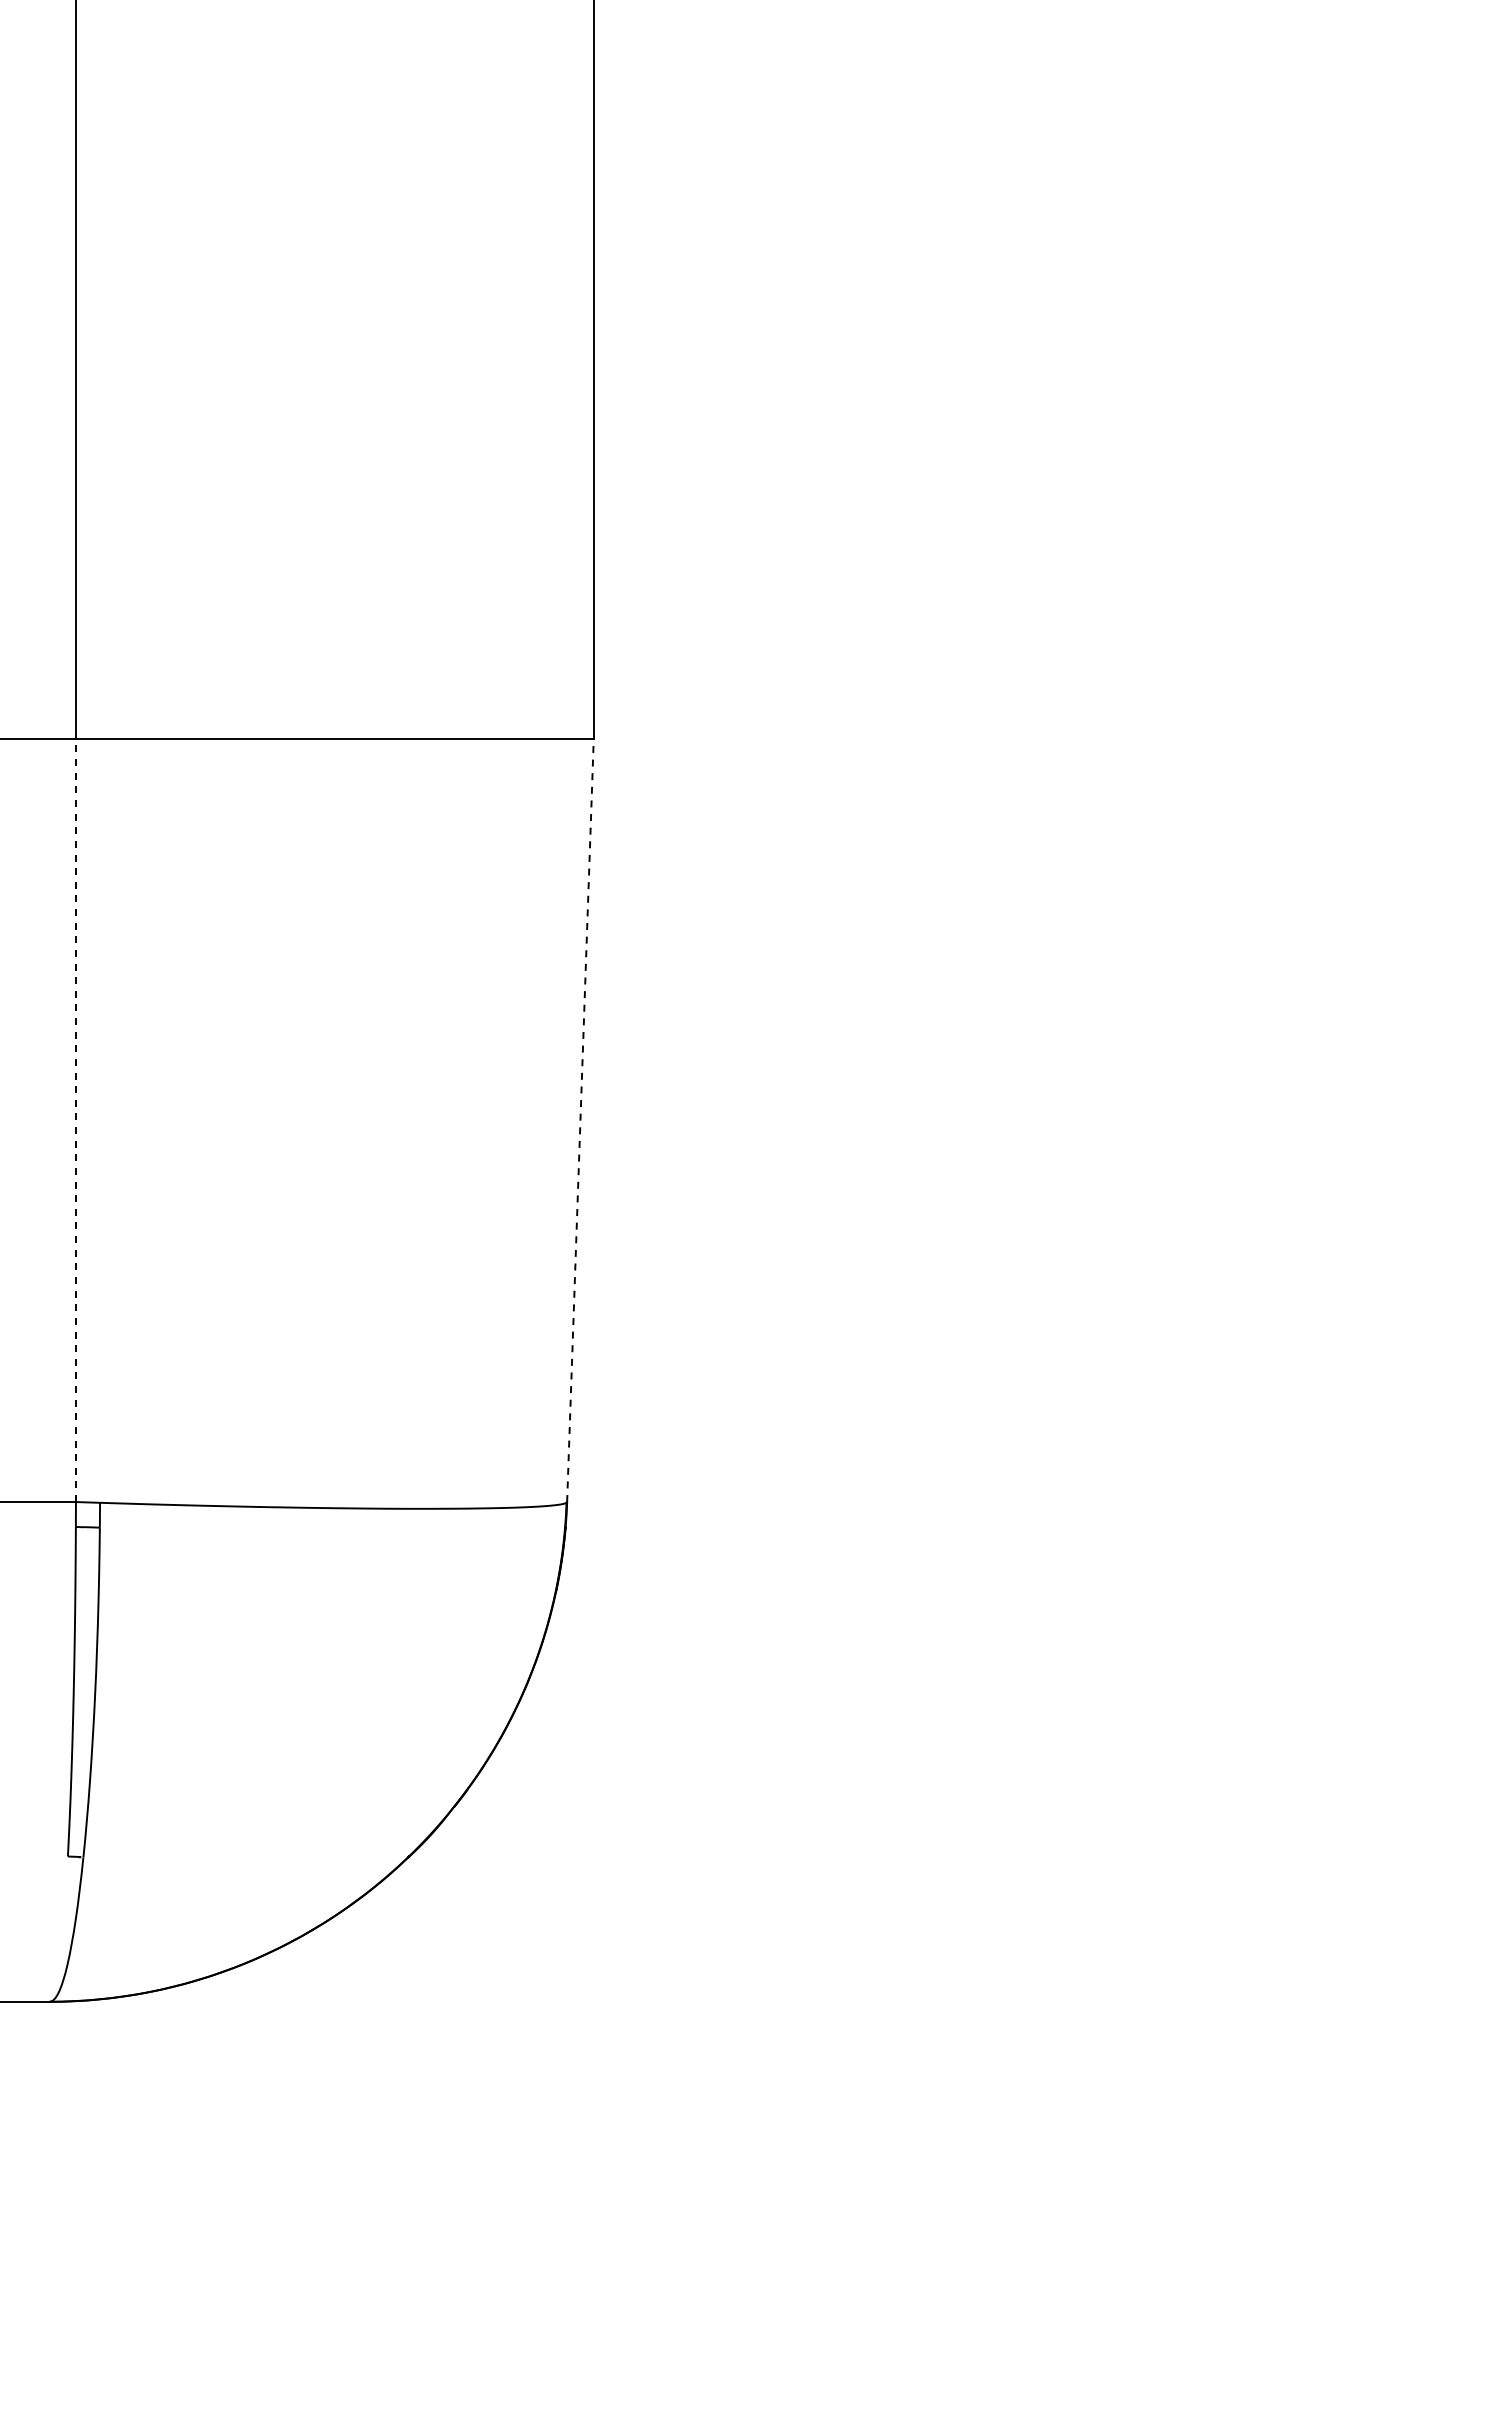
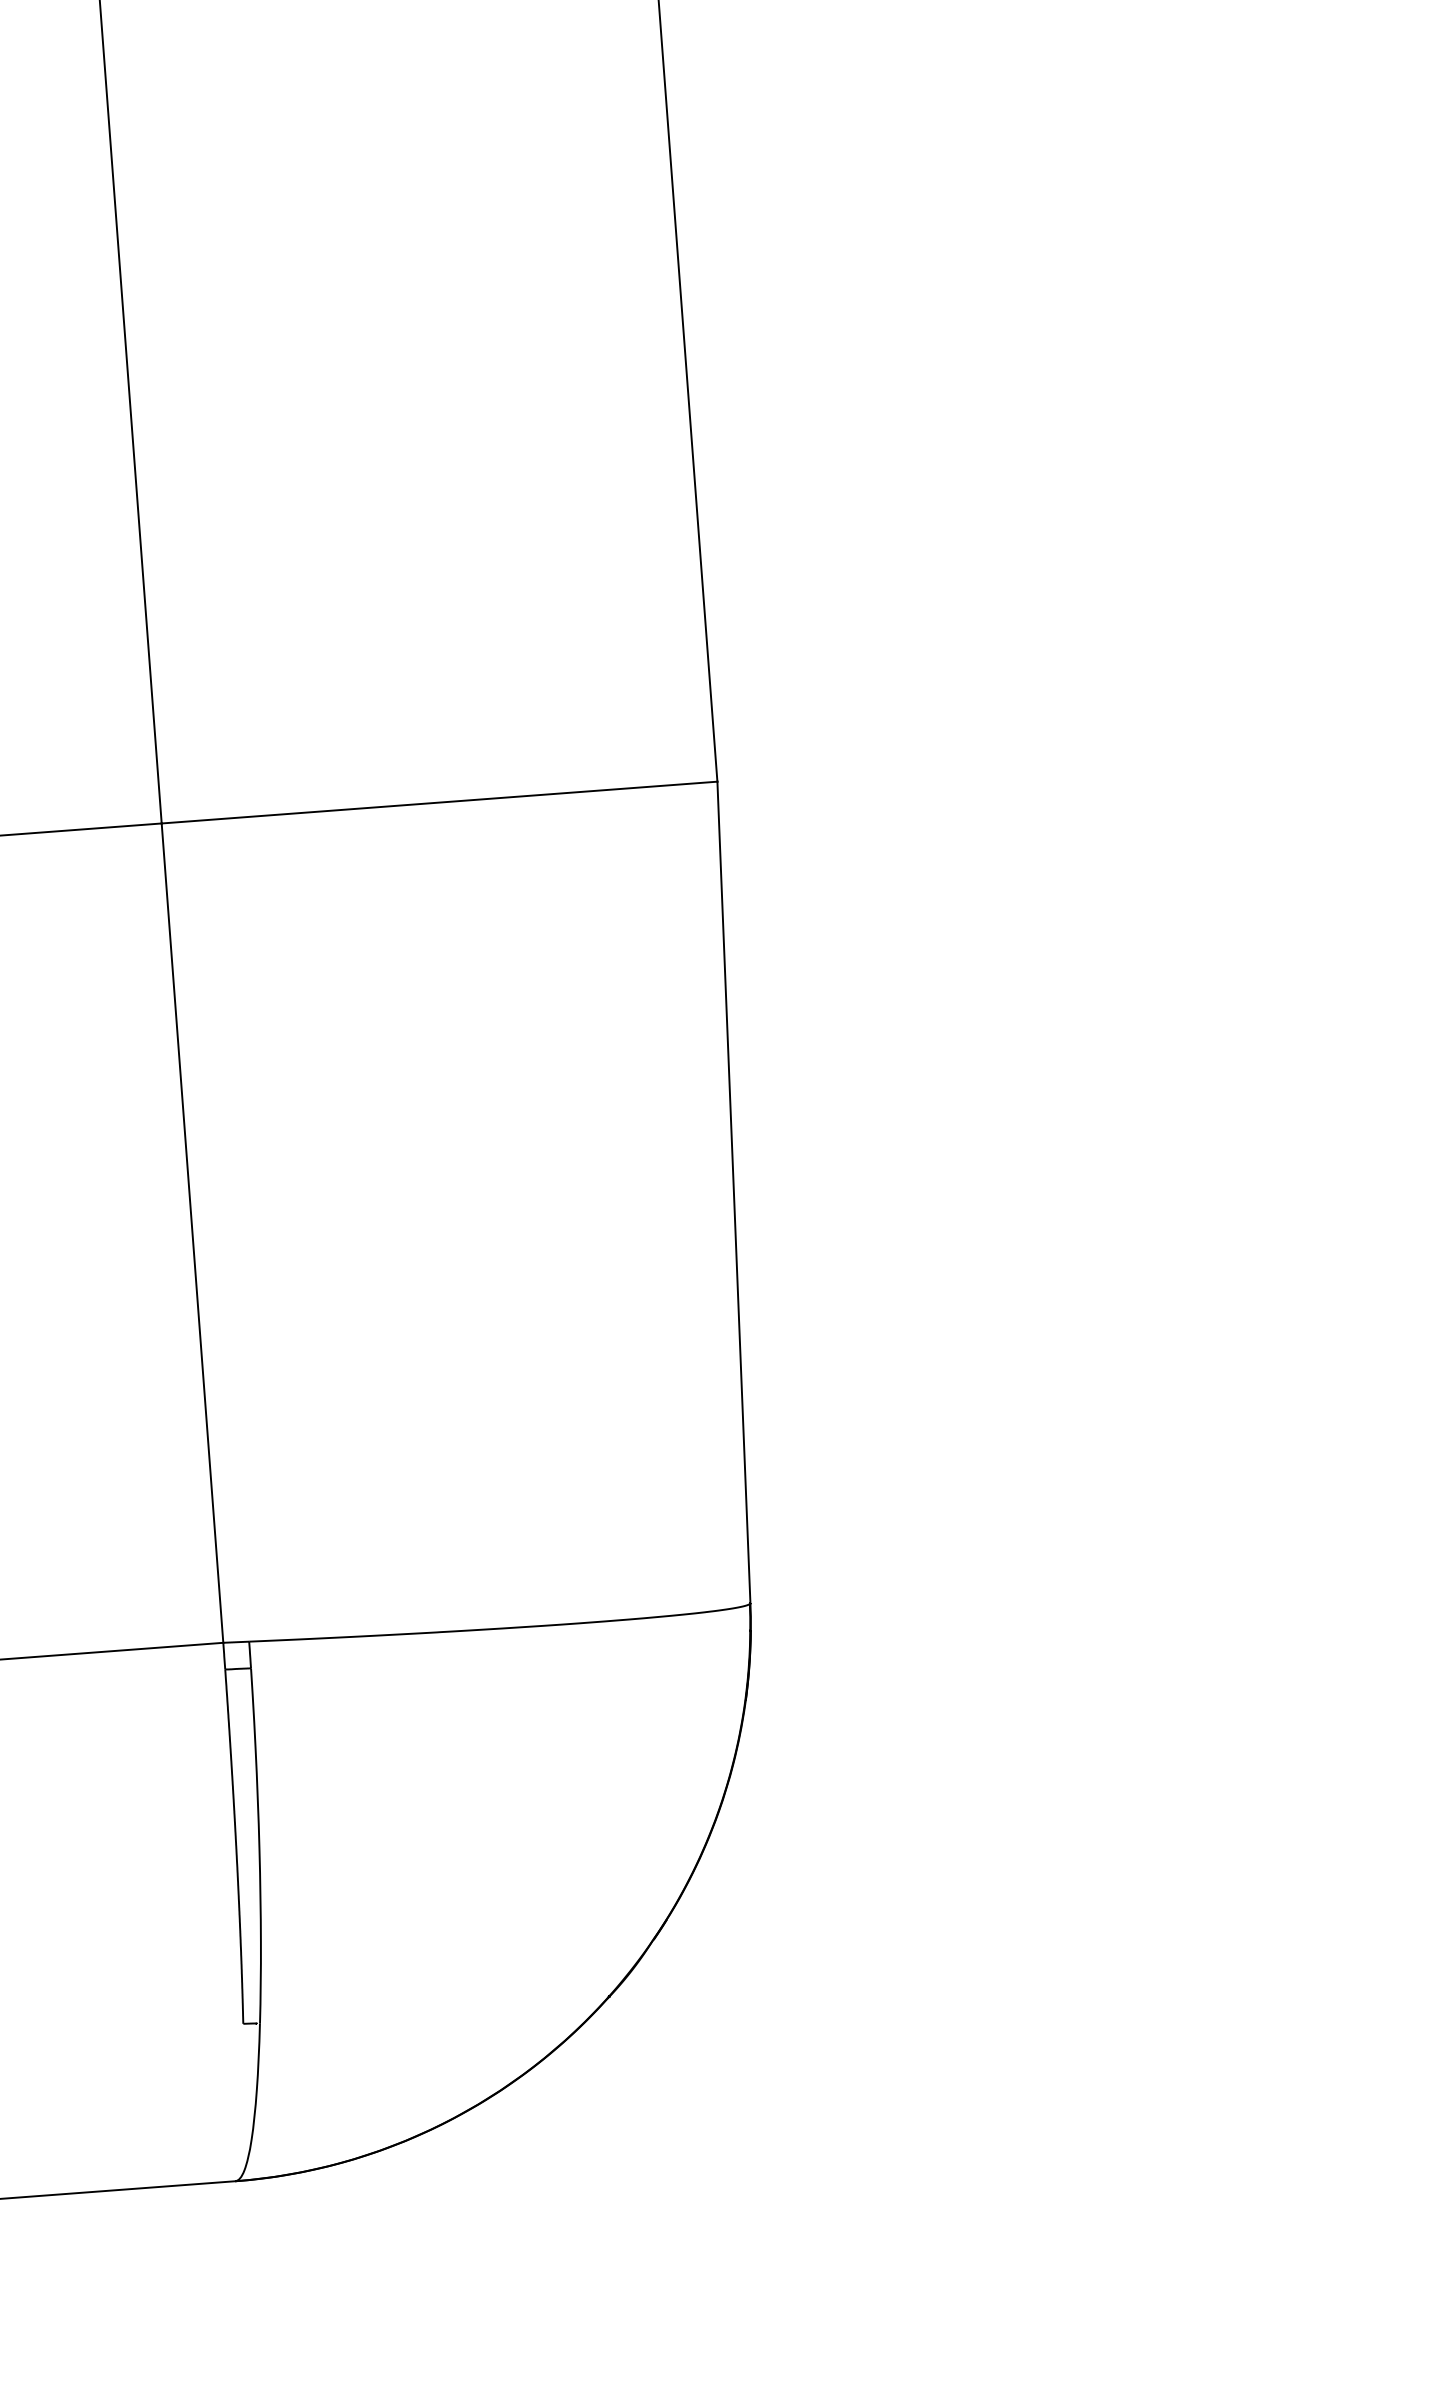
line: (75, 1120) -> (192, 1233), dashed -> solid
line: (580, 1120) -> (733, 1192), dashed -> solid

